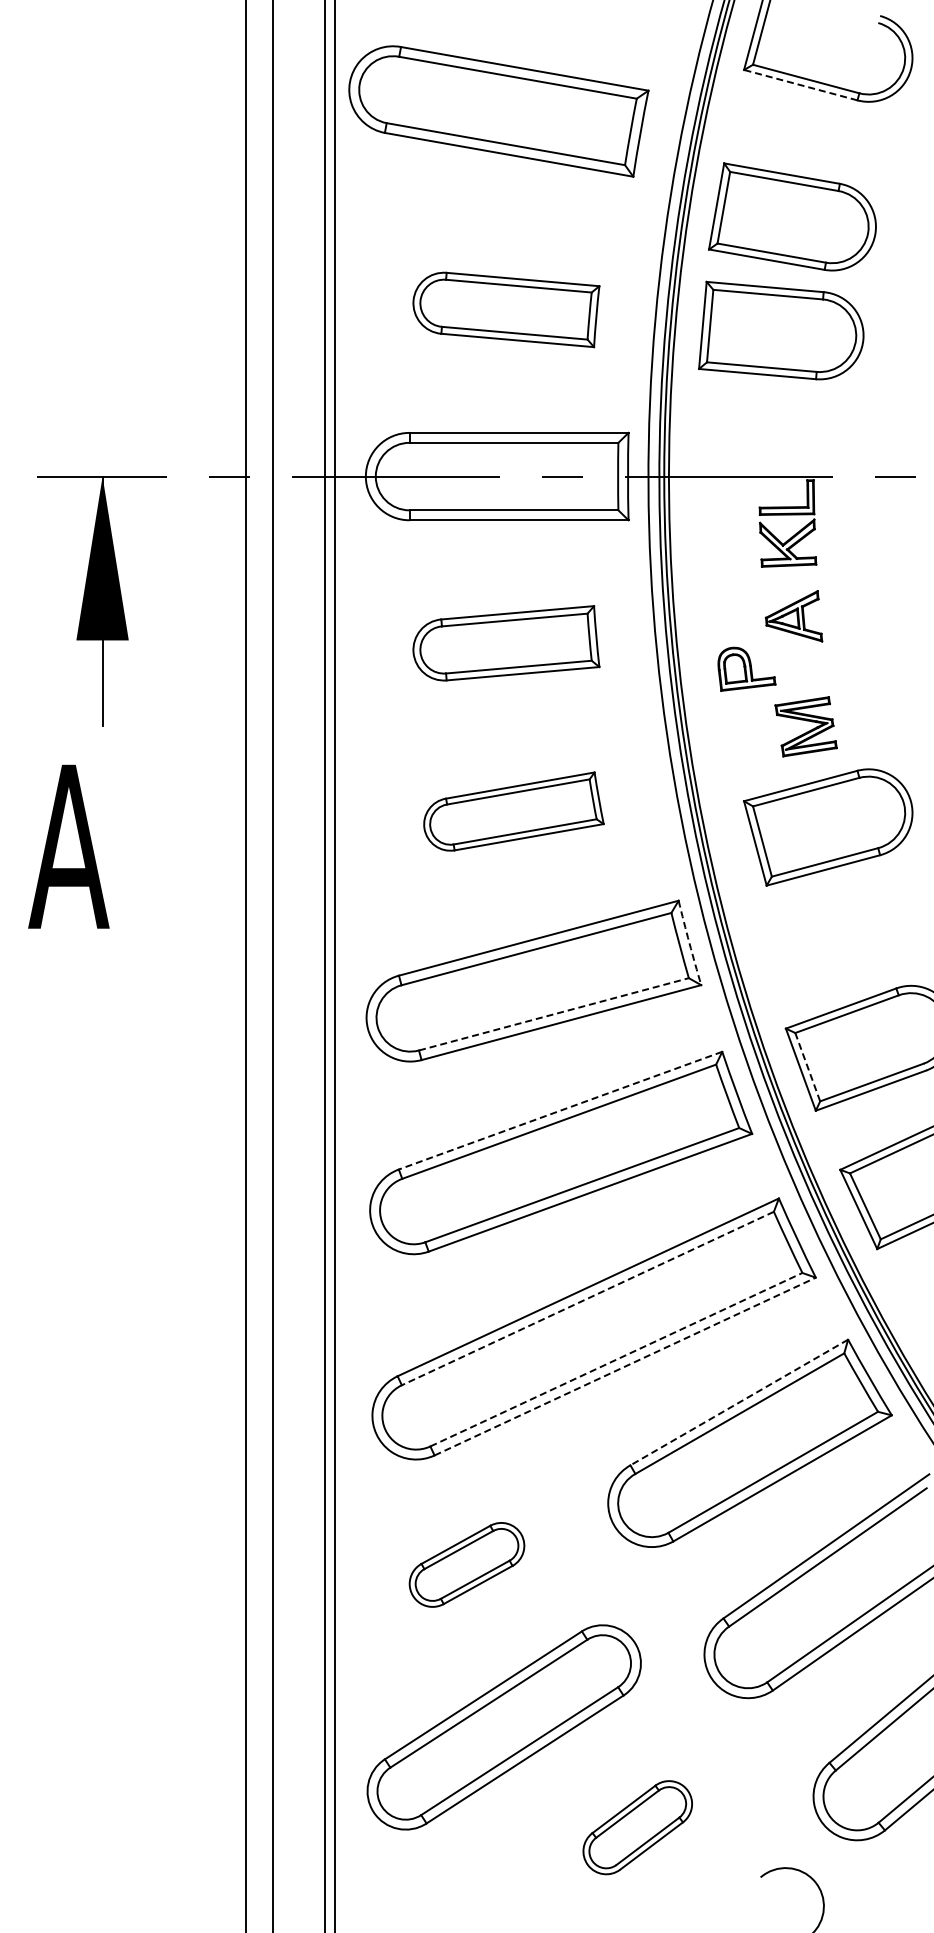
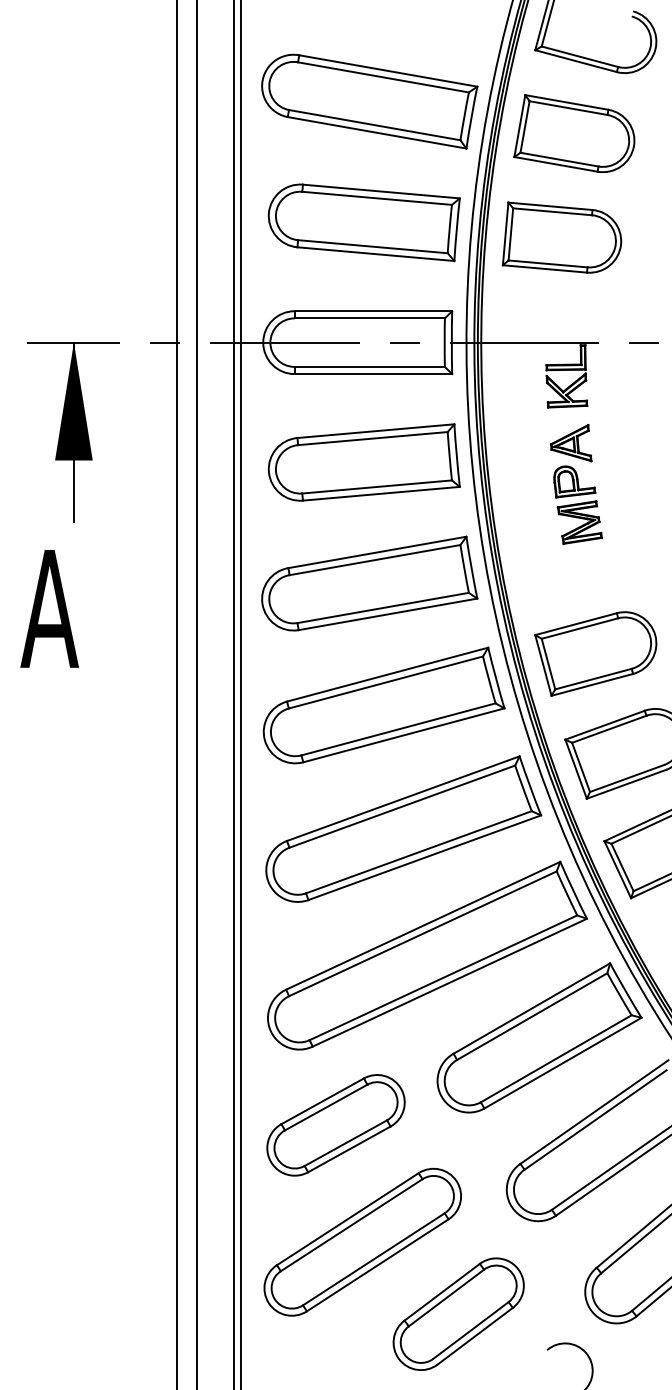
line: (800, 85) -> (575, 61), dashed -> solid
part: (498, 111) -> (369, 101), moved
part: (792, 216) -> (574, 133), moved
part: (506, 309) -> (364, 222), size x1.43
part: (506, 643) -> (364, 462), size x1.43
part: (746, 668) -> (574, 481), moved
part: (513, 811) -> (369, 583), size x1.67
part: (828, 827) -> (595, 654), moved
arc: (689, 943) -> (496, 678), dashed -> solid
line: (553, 1014) -> (398, 729), dashed -> solid
line: (807, 1066) -> (580, 766), dashed -> solid
line: (560, 1110) -> (403, 798), dashed -> solid
line: (587, 1298) -> (422, 933), dashed -> solid
line: (616, 1359) -> (443, 977), dashed -> solid
line: (625, 1366) -> (449, 982), dashed -> solid
line: (739, 1402) -> (531, 1008), dashed -> solid
part: (466, 1564) -> (335, 1125), size x1.67
part: (637, 1827) -> (458, 1314), size x1.67

